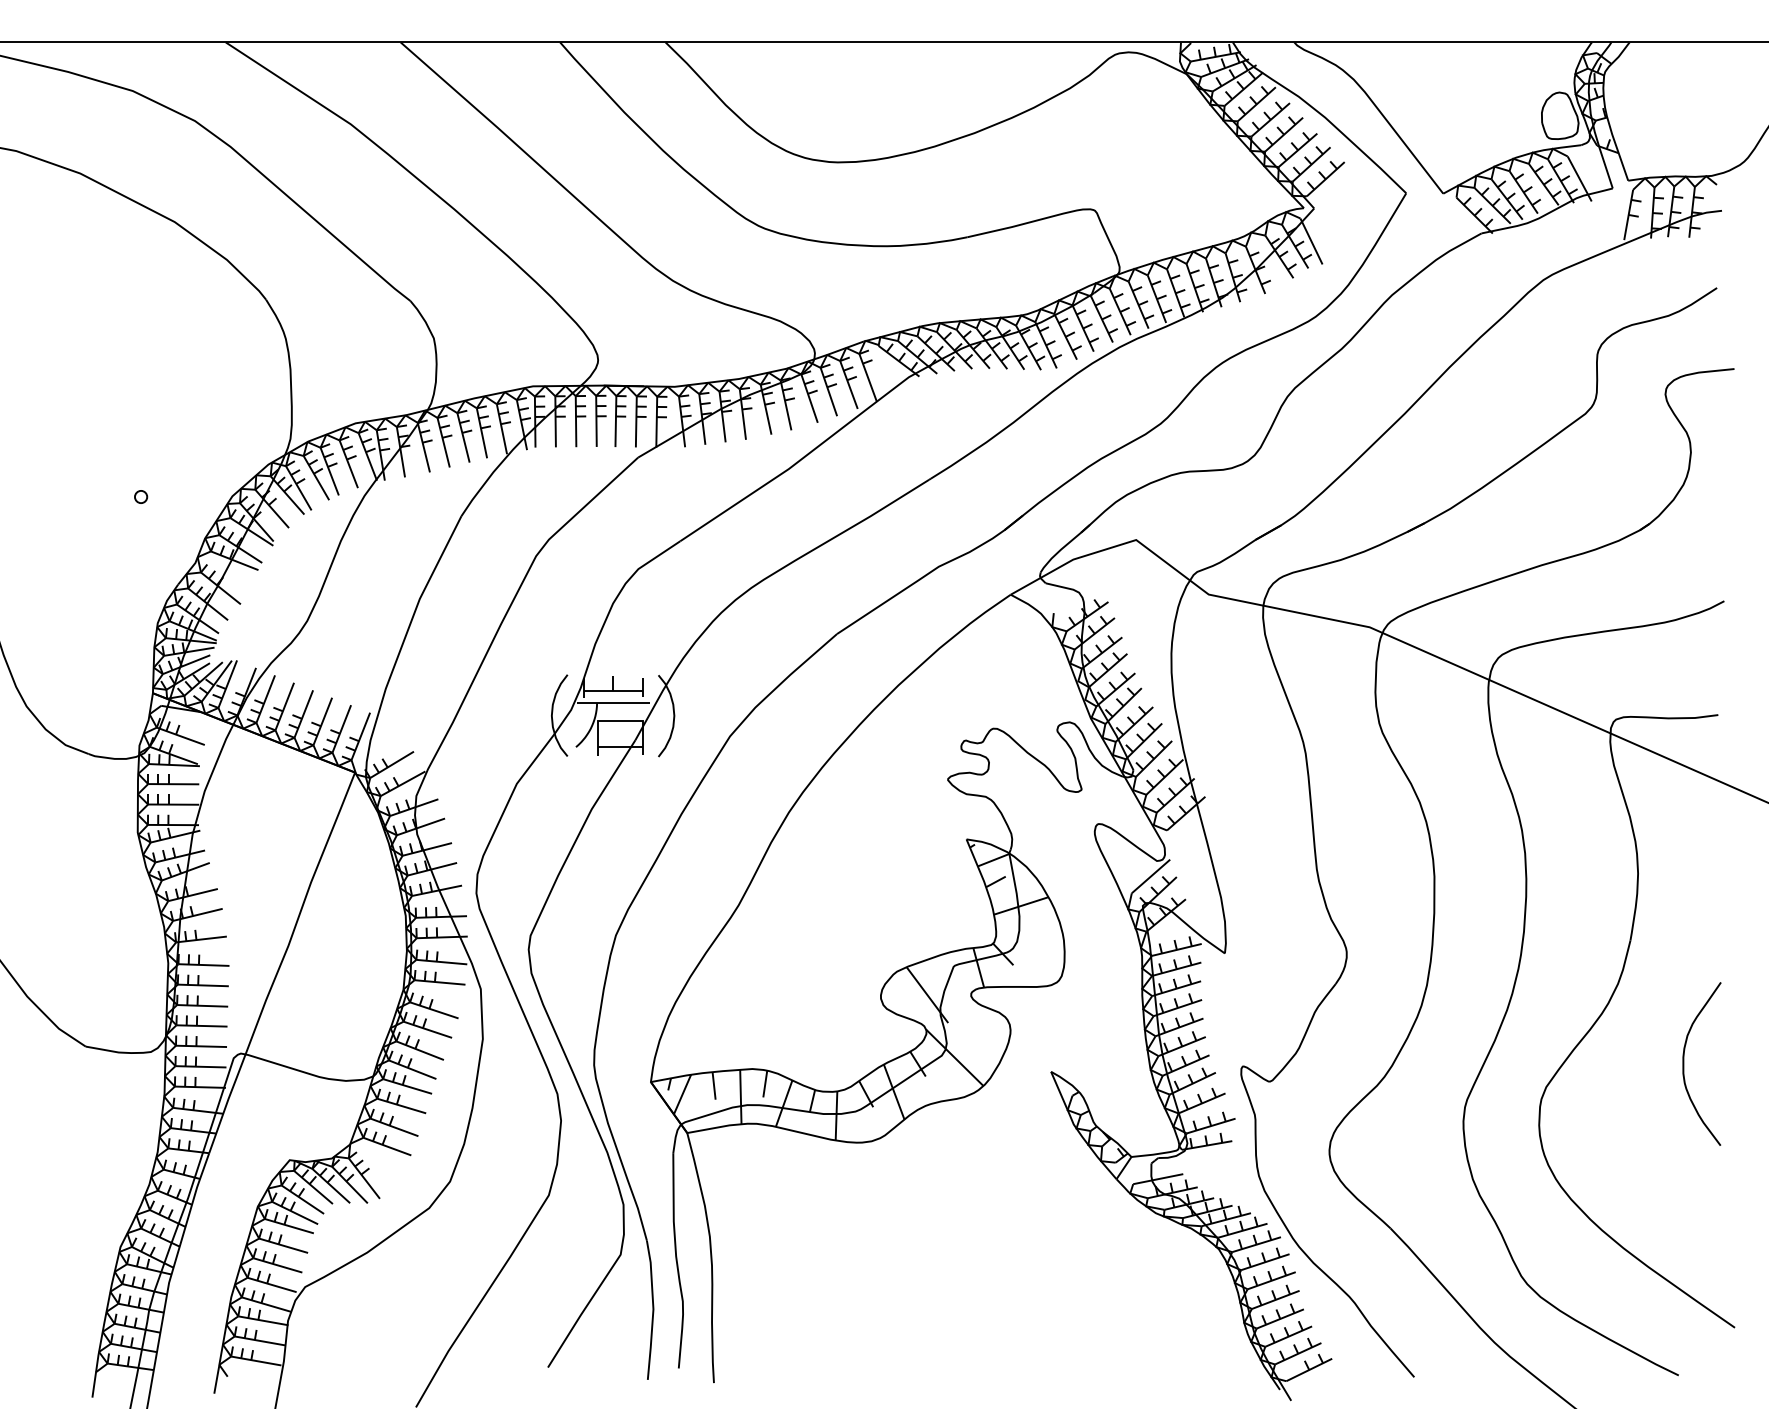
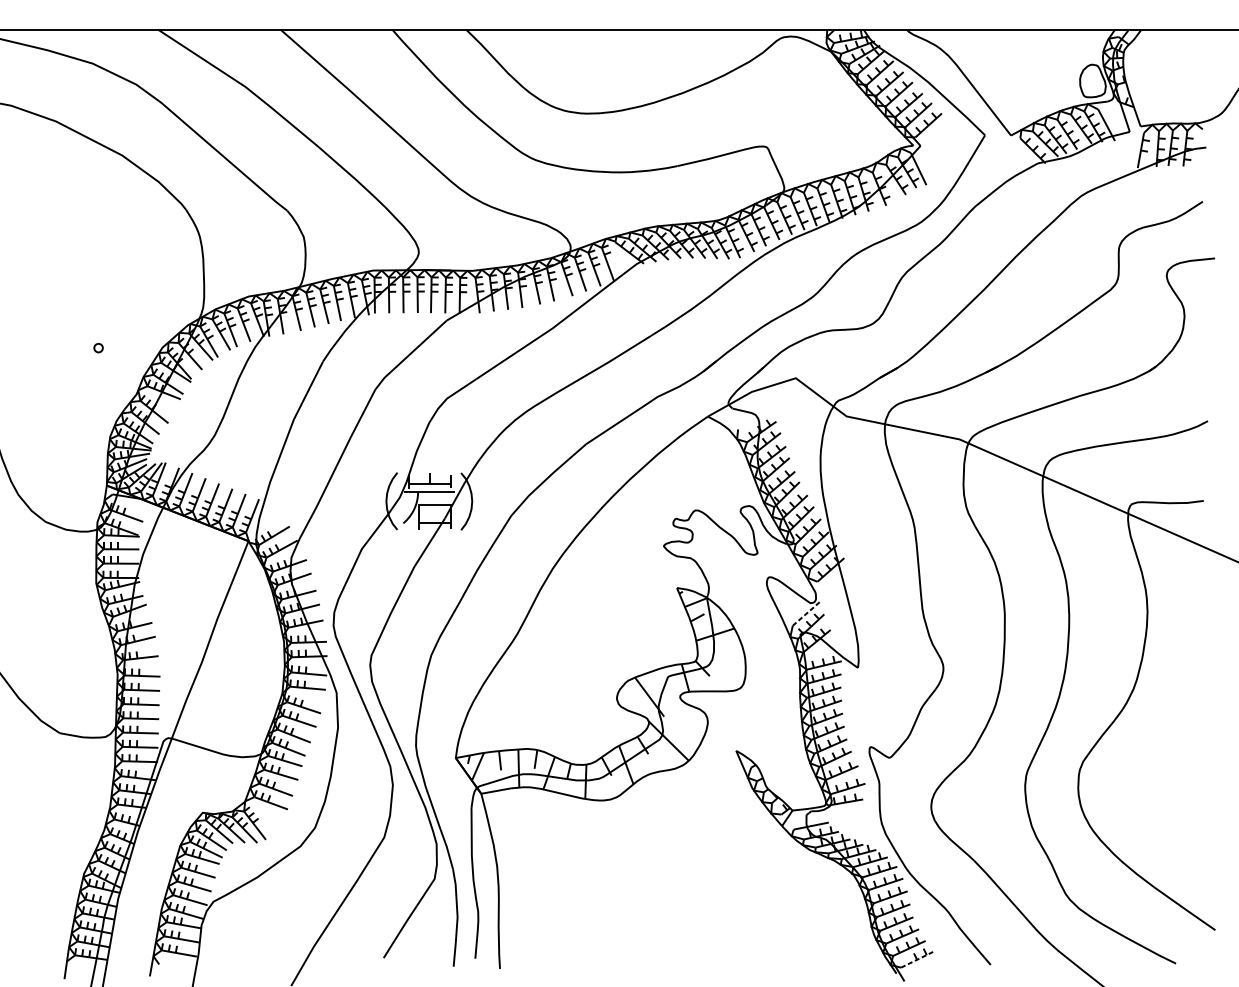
line: (1151, 876) -> (806, 614), solid -> dashed
curve: (1684, 1063) -> (1180, 745), removed
line: (1309, 1369) -> (917, 959), solid -> dashed

